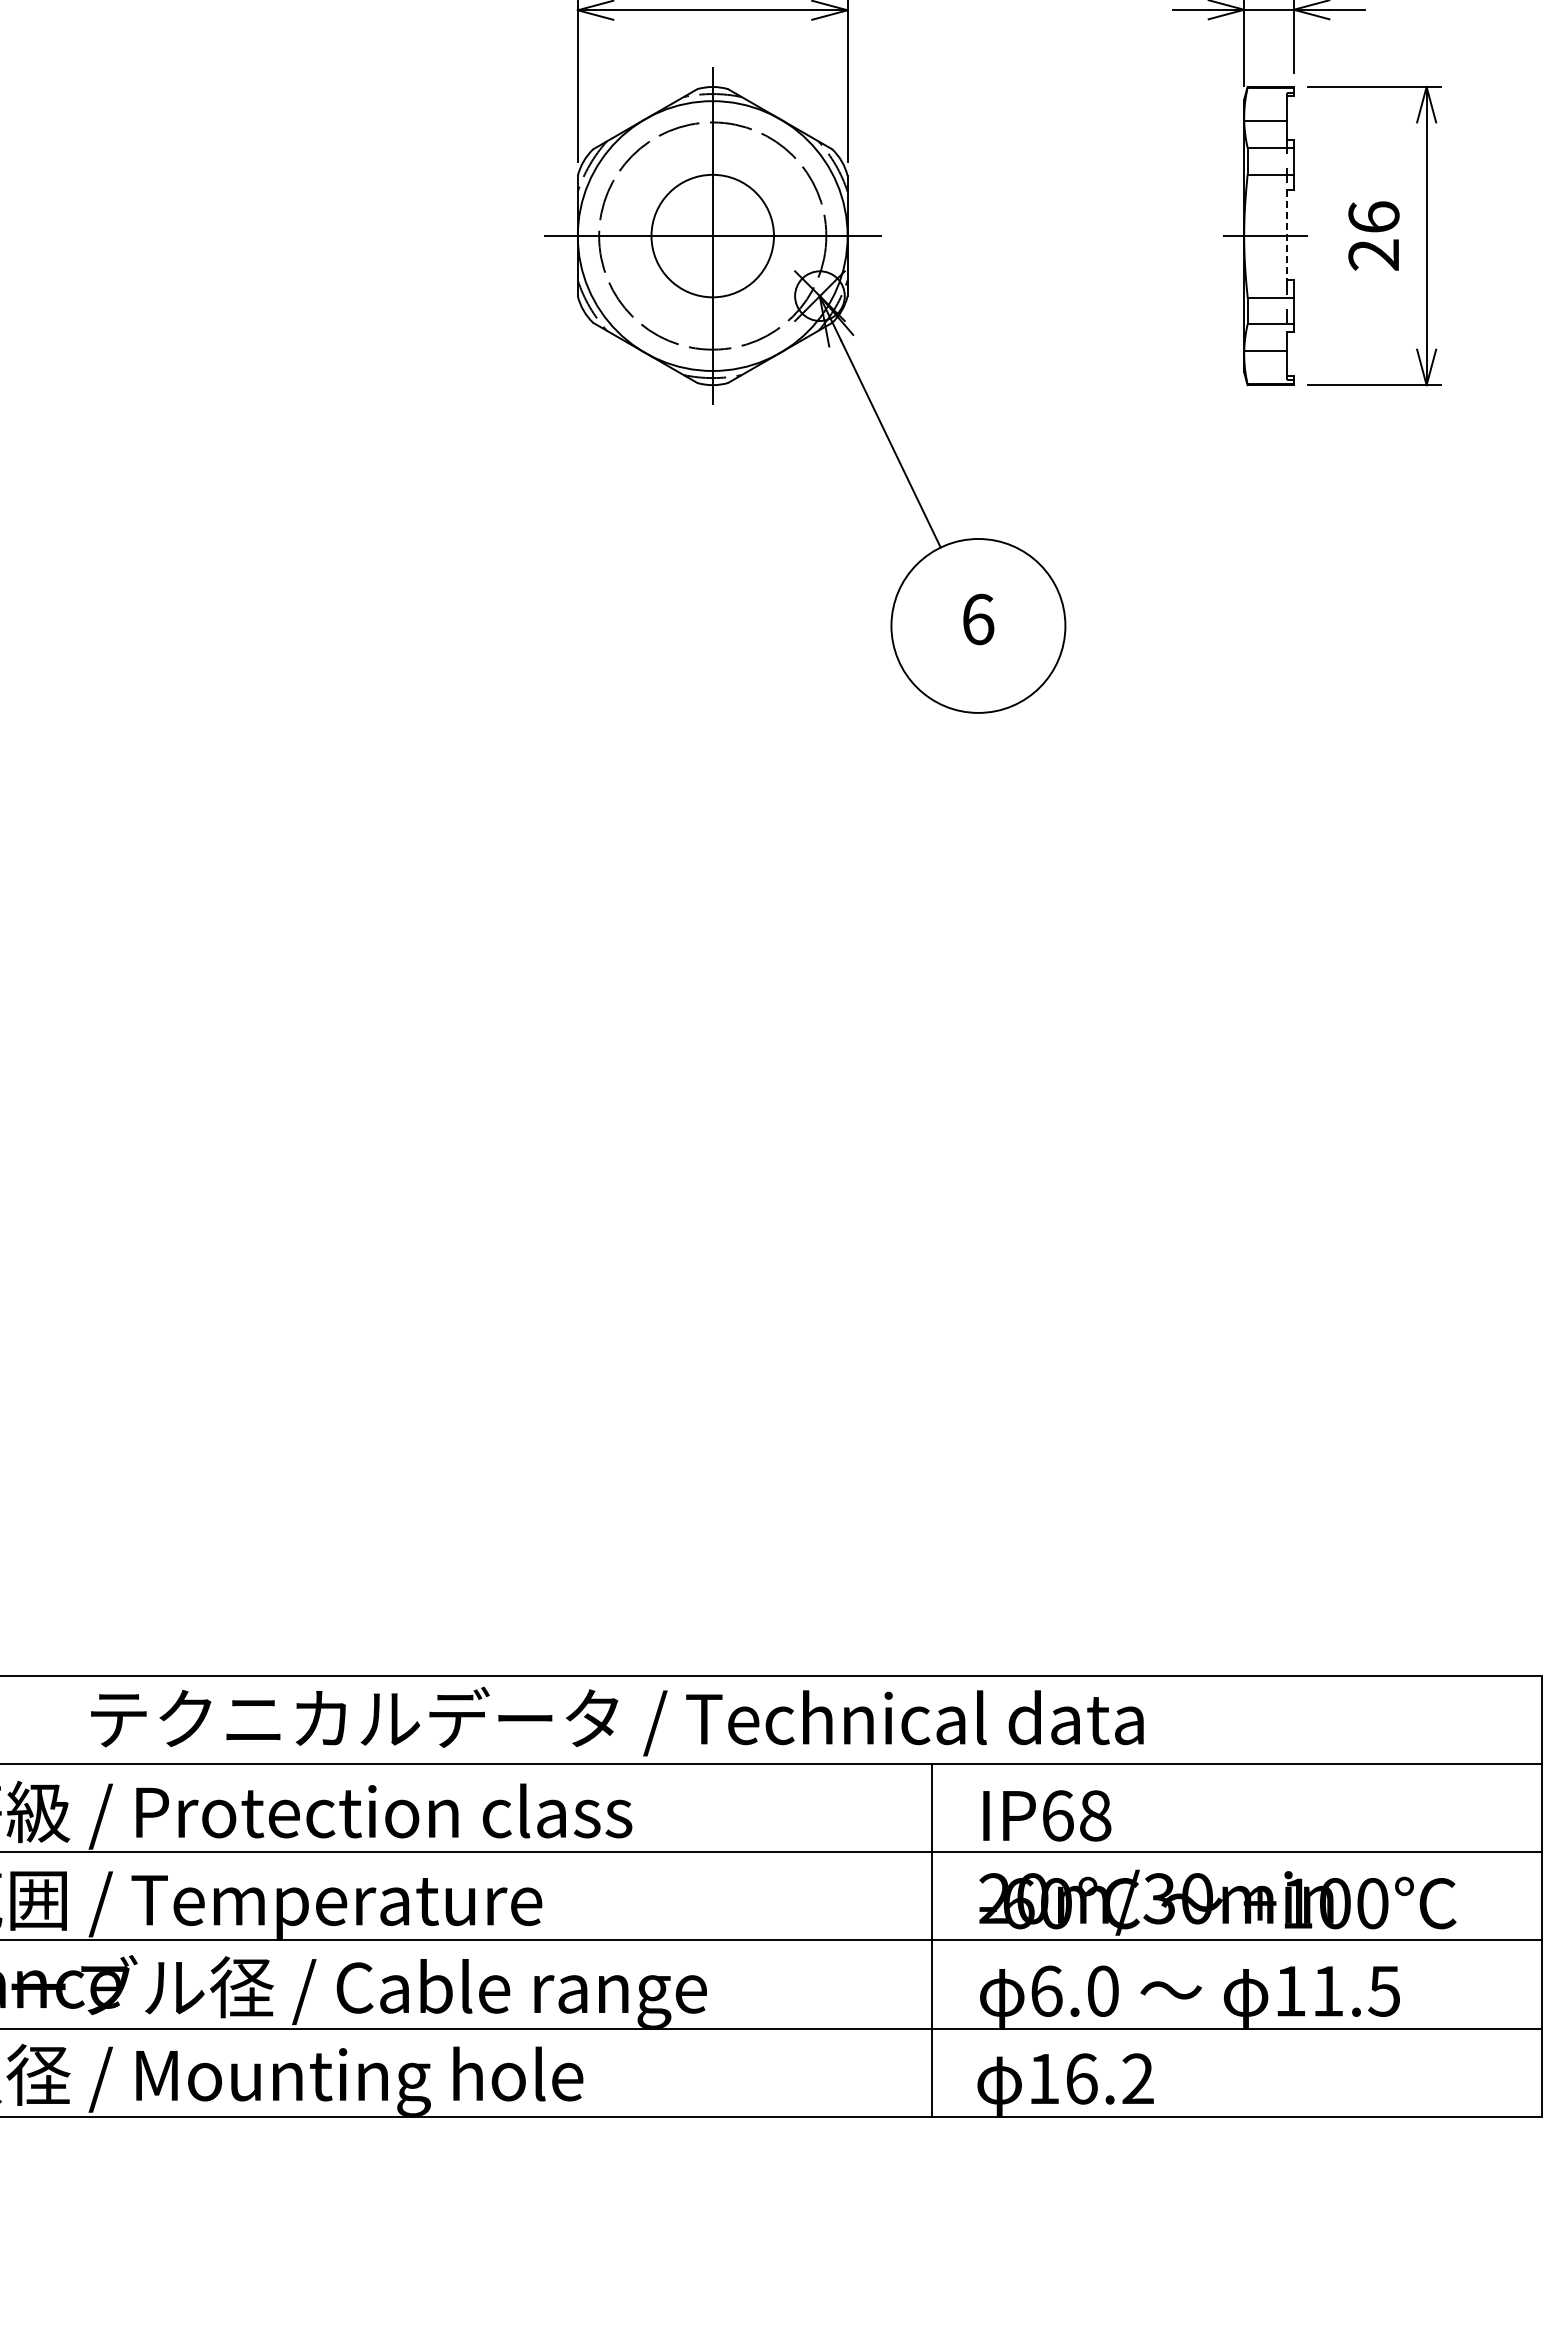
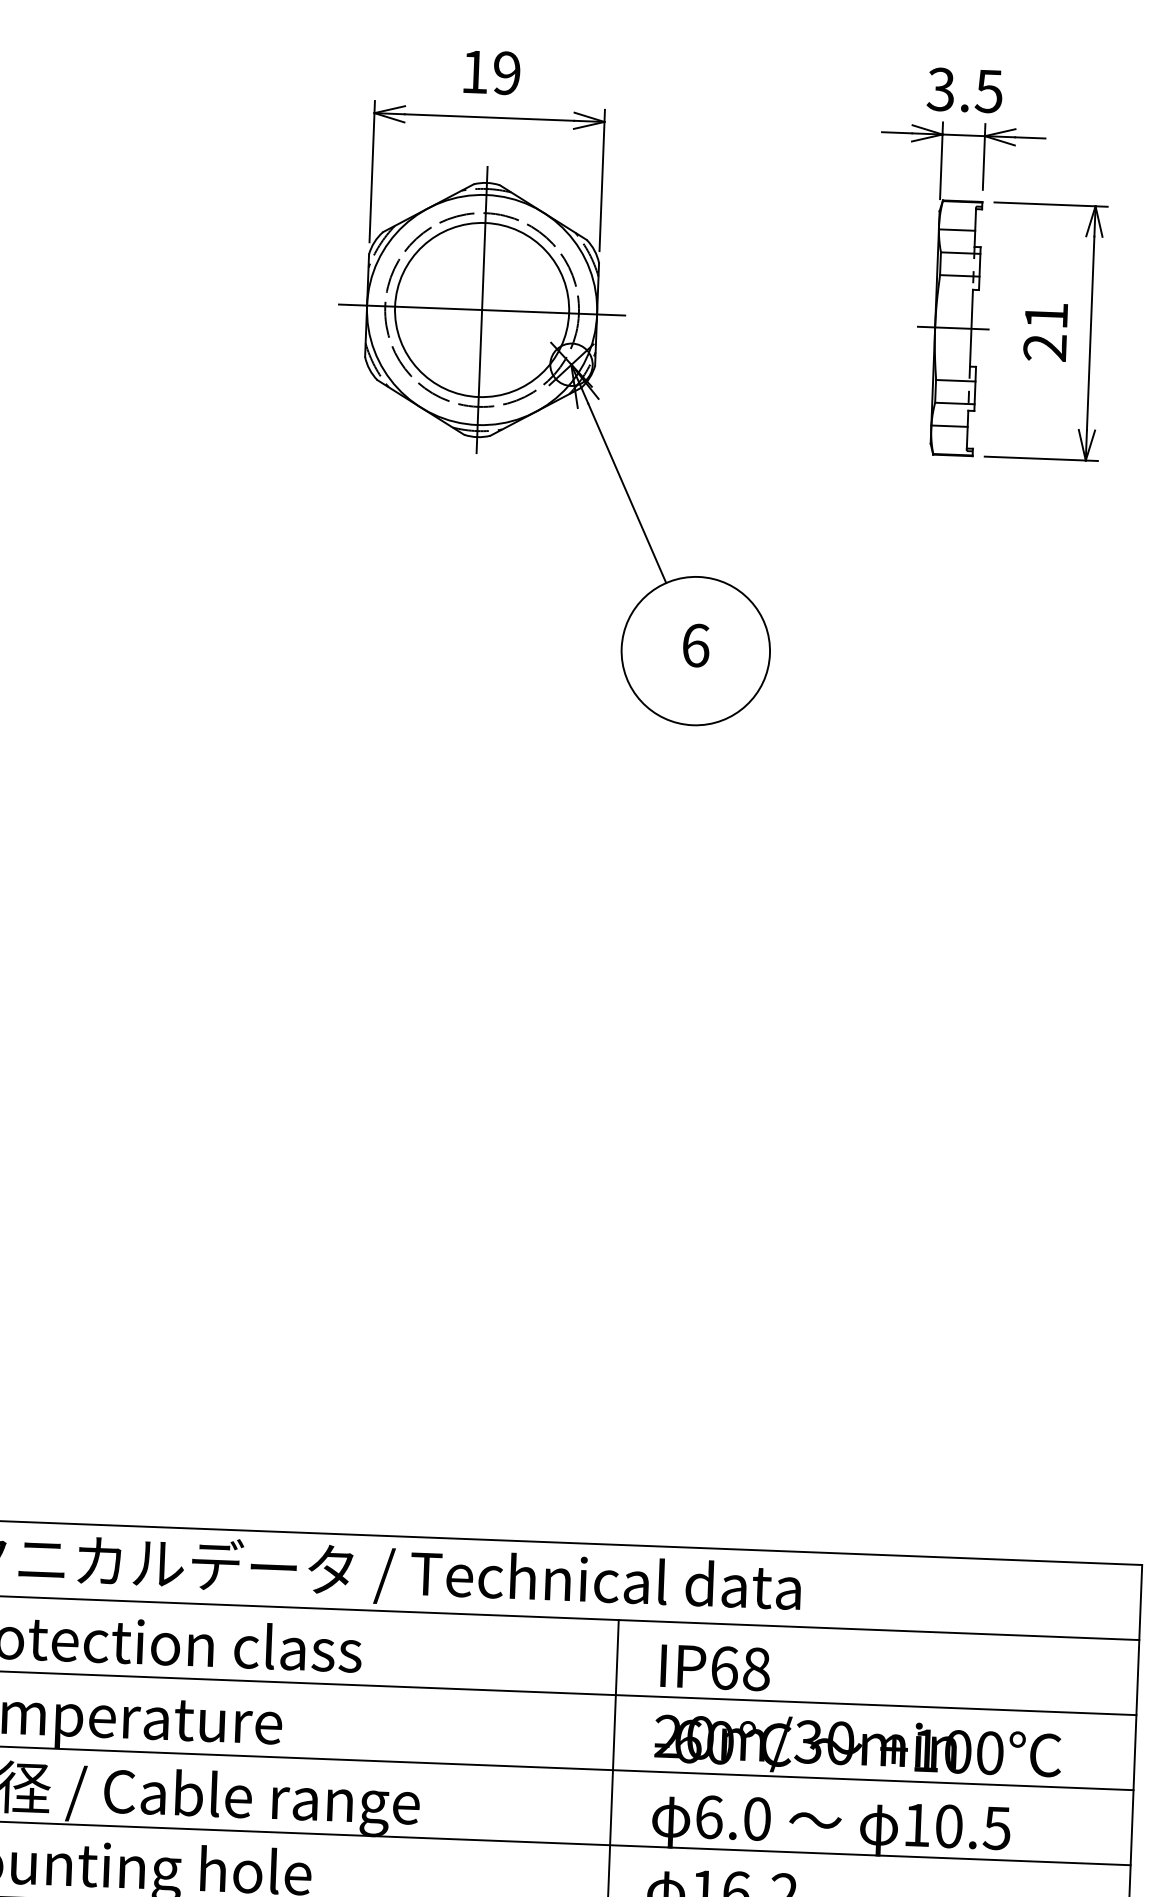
text: (1373, 216) -> (1046, 314), 26 -> 21
line: (1286, 235) -> (971, 328), dashed -> solid
circle: (712, 236) -> (481, 310), size x1.67
text: (1327, 1990) -> (948, 1825), 11.5 -> 10.5

